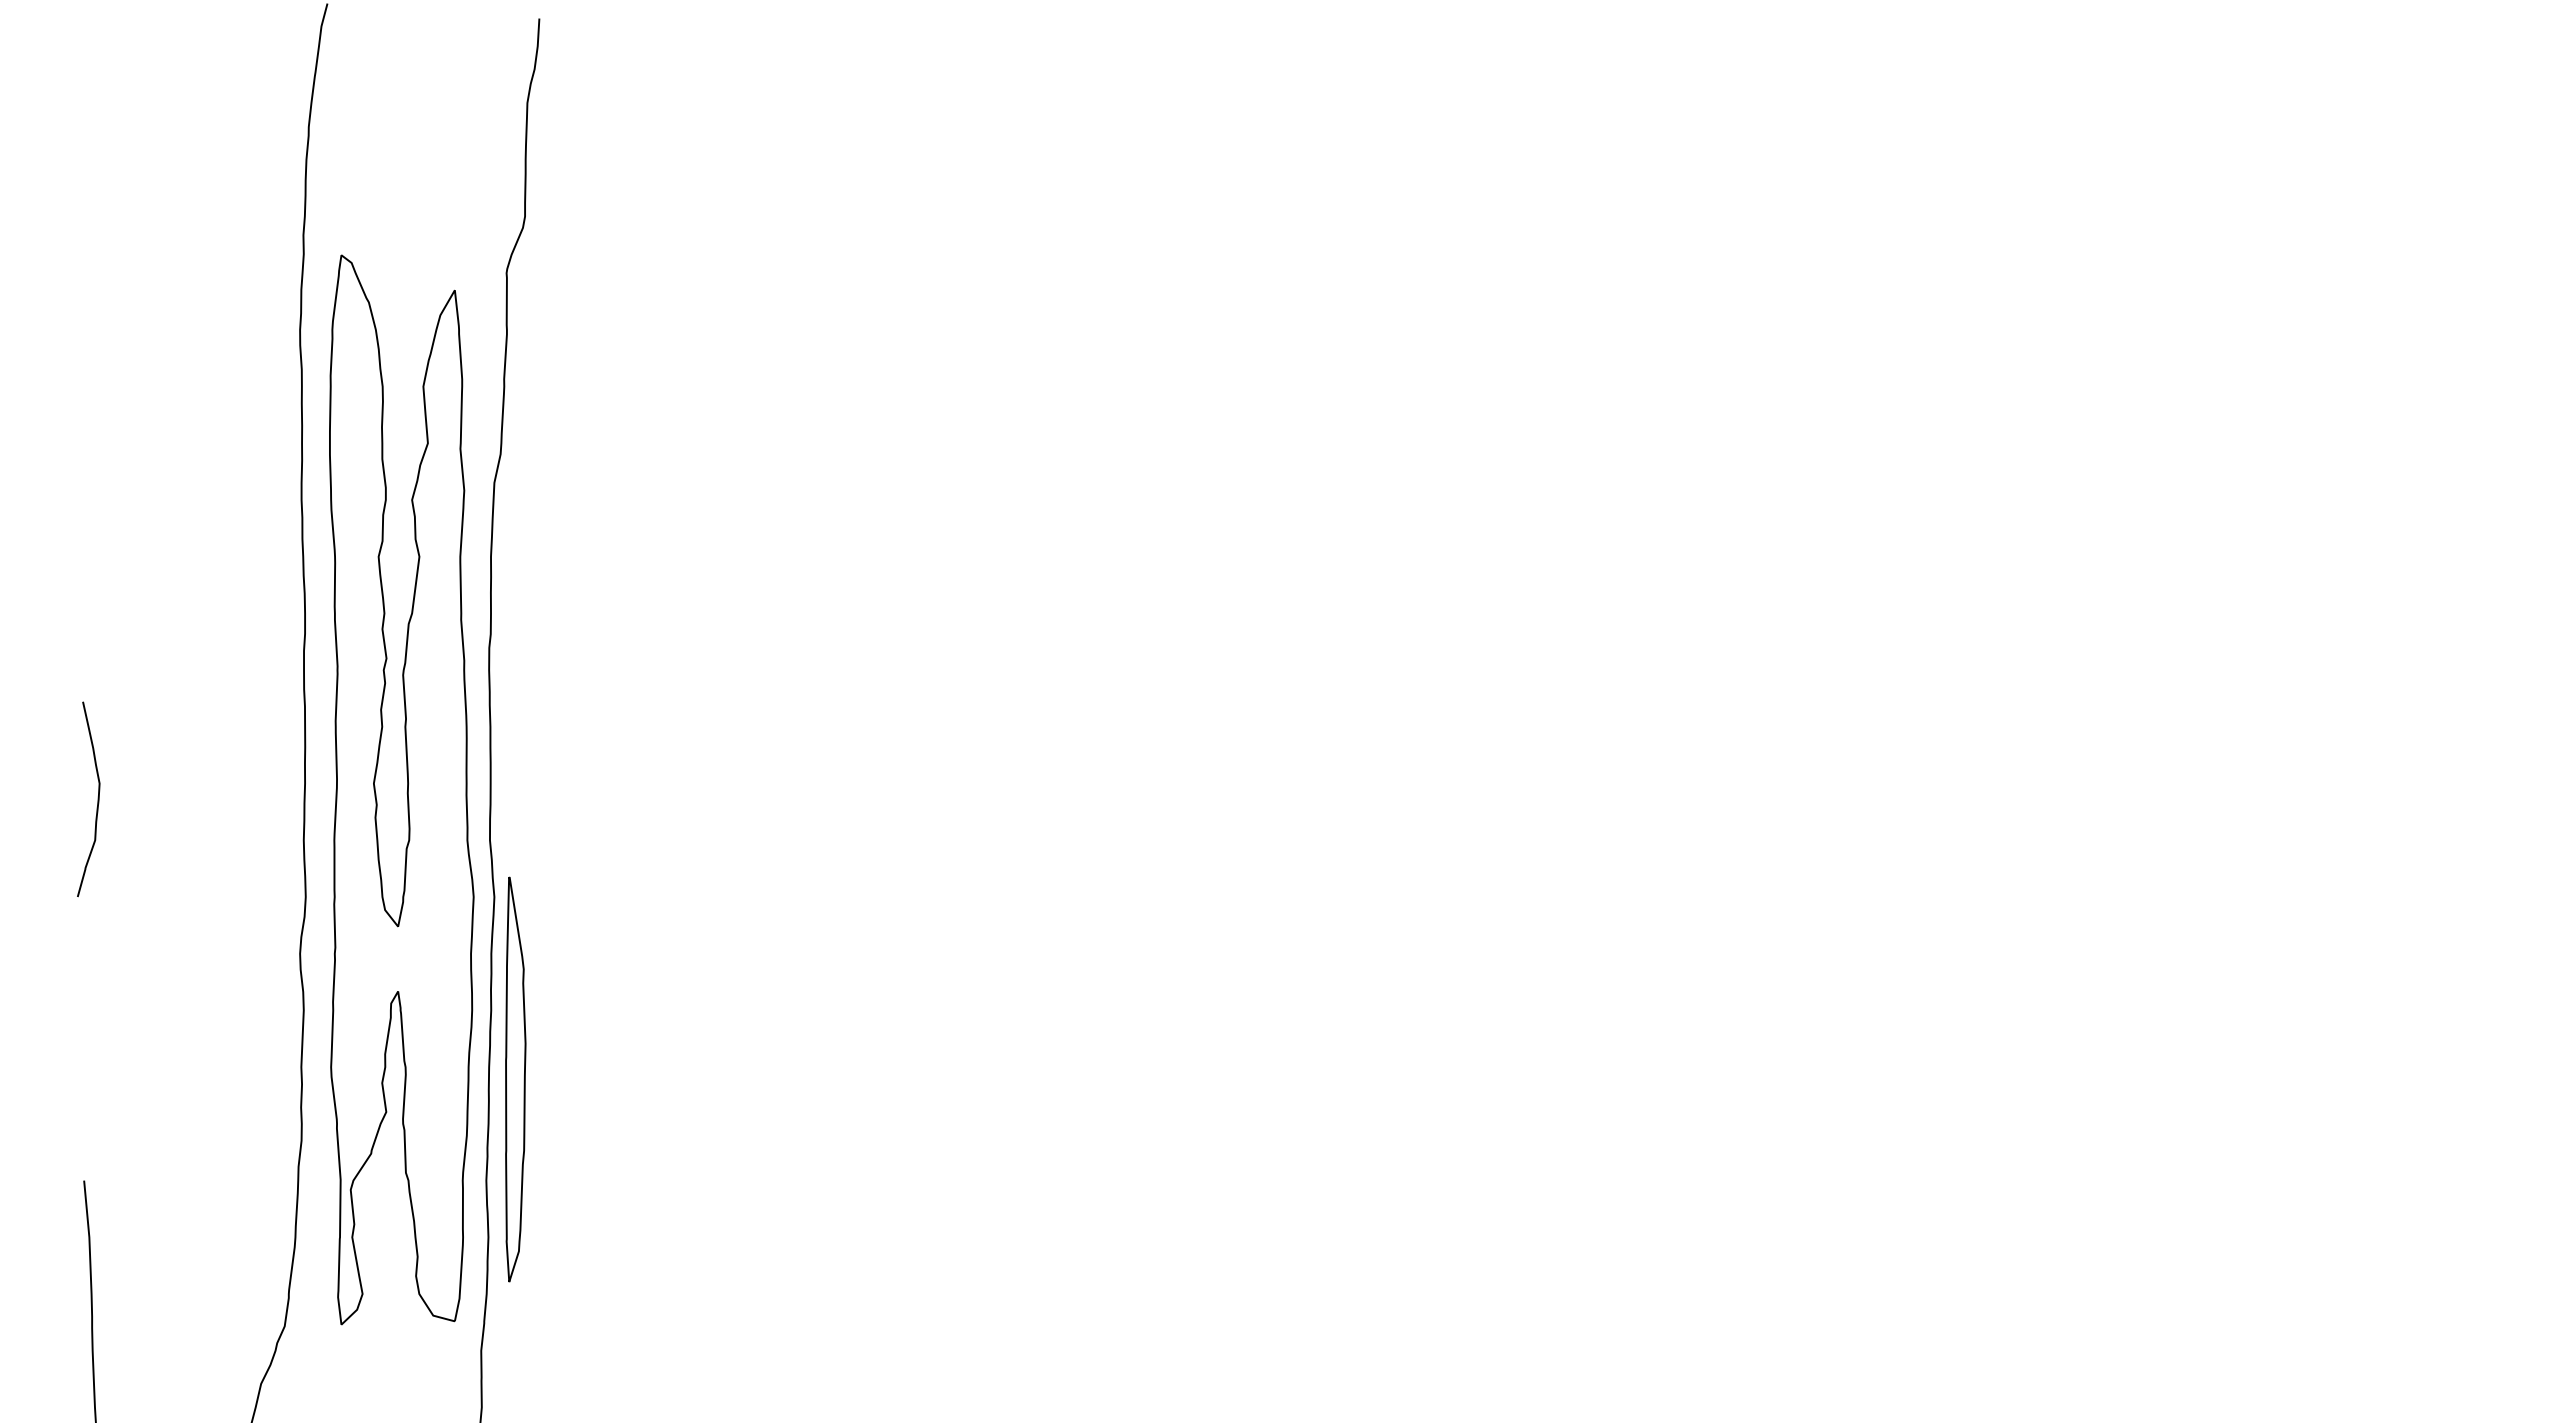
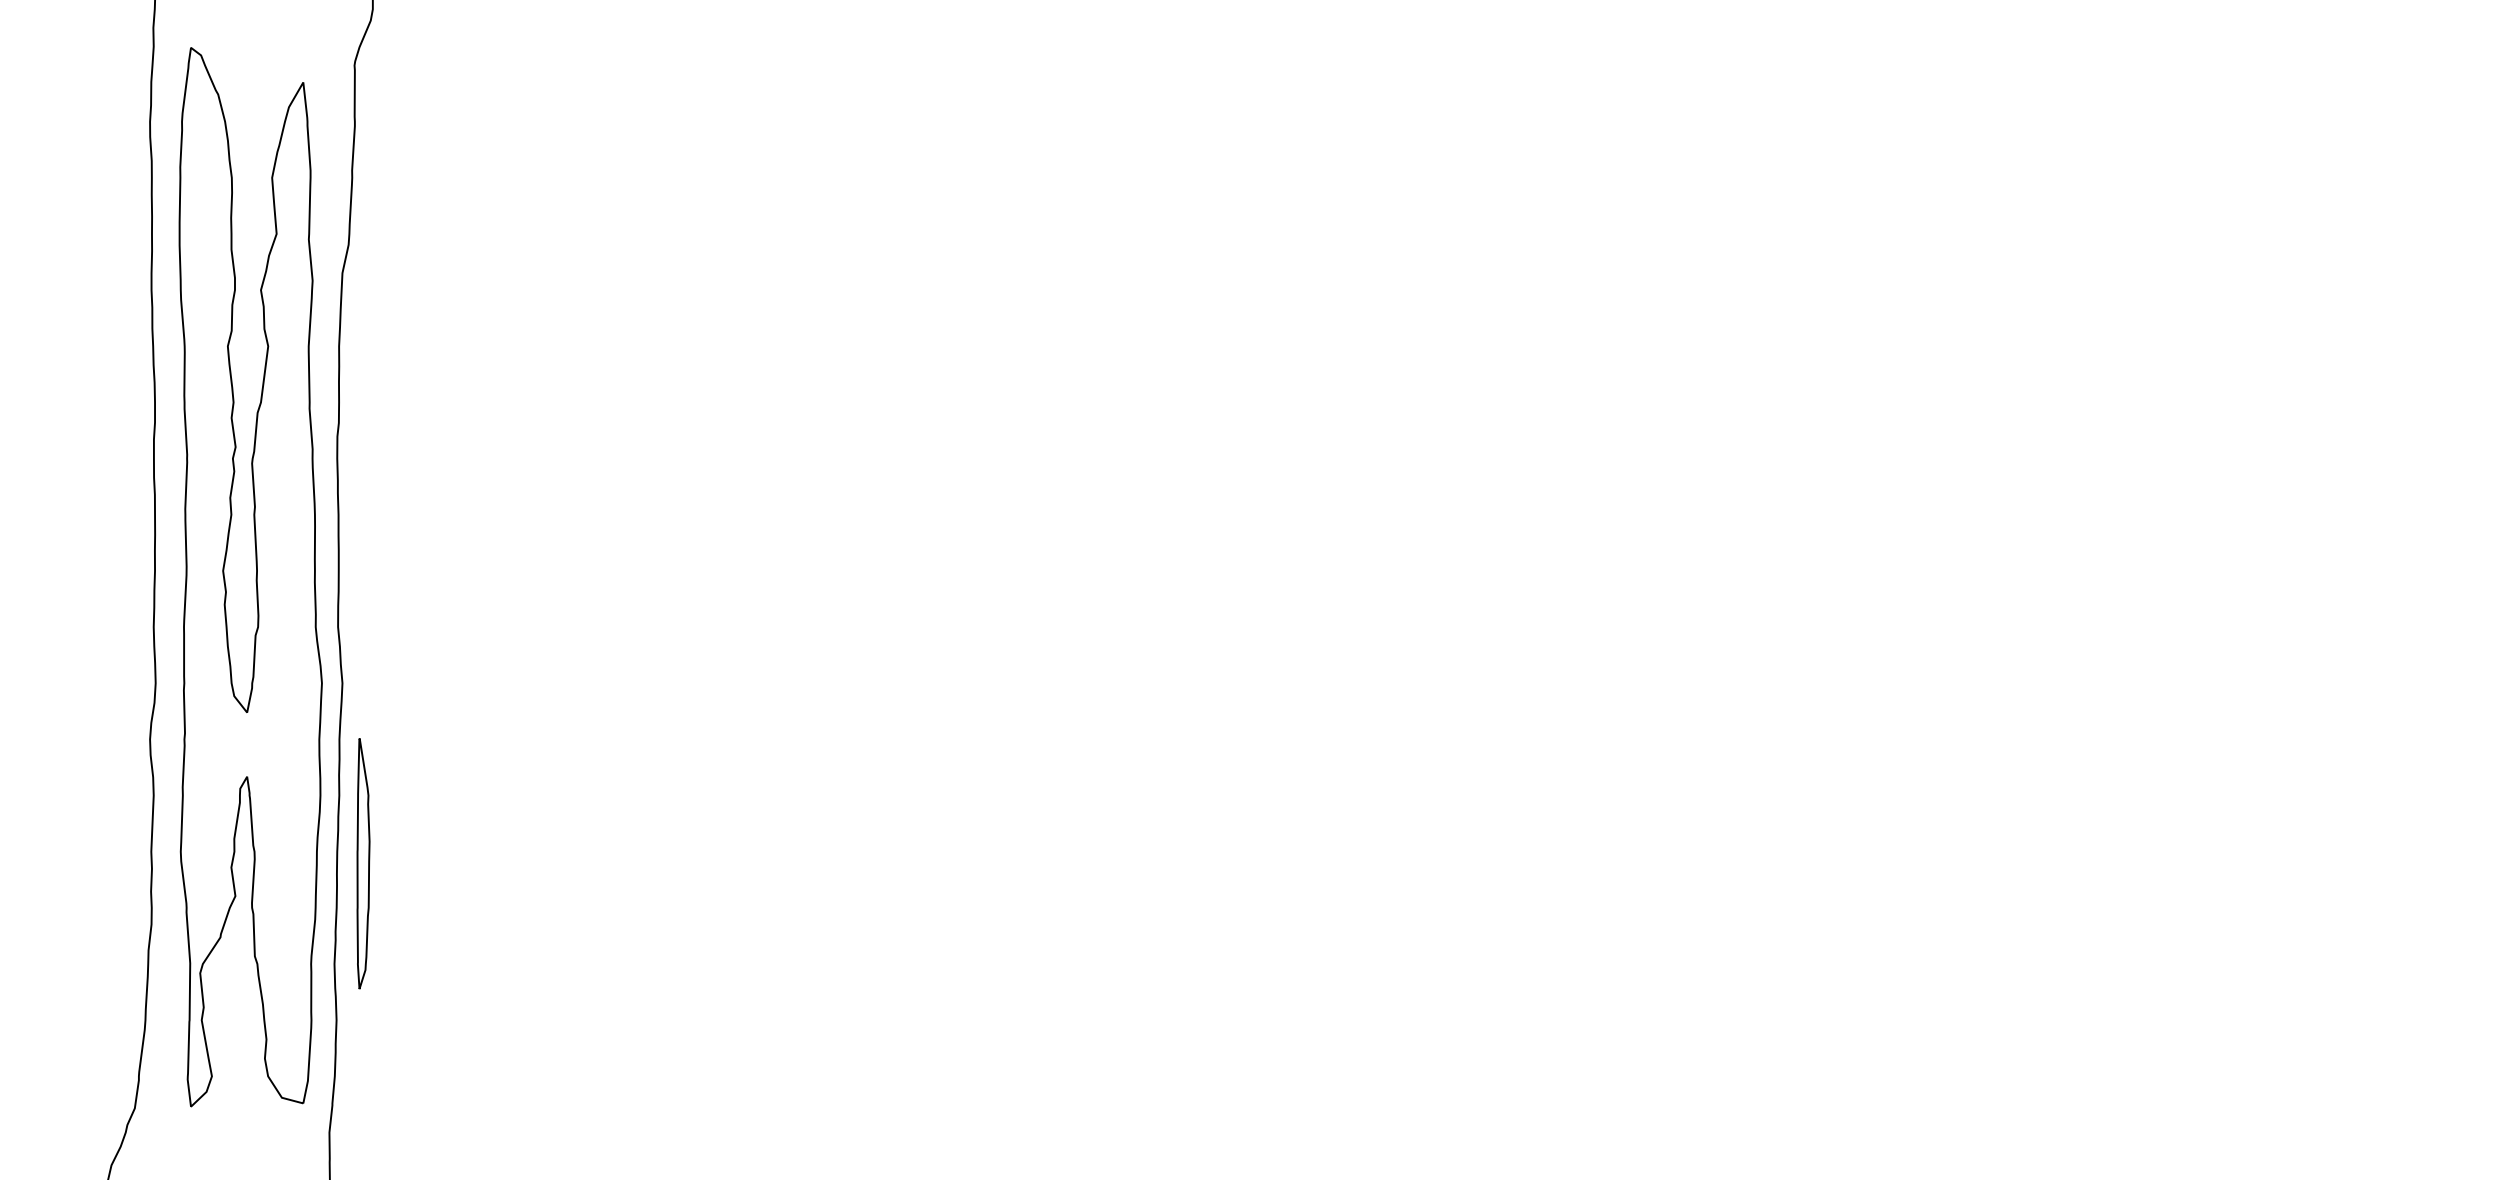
part: (515, 1078) -> (363, 862), size x0.62

